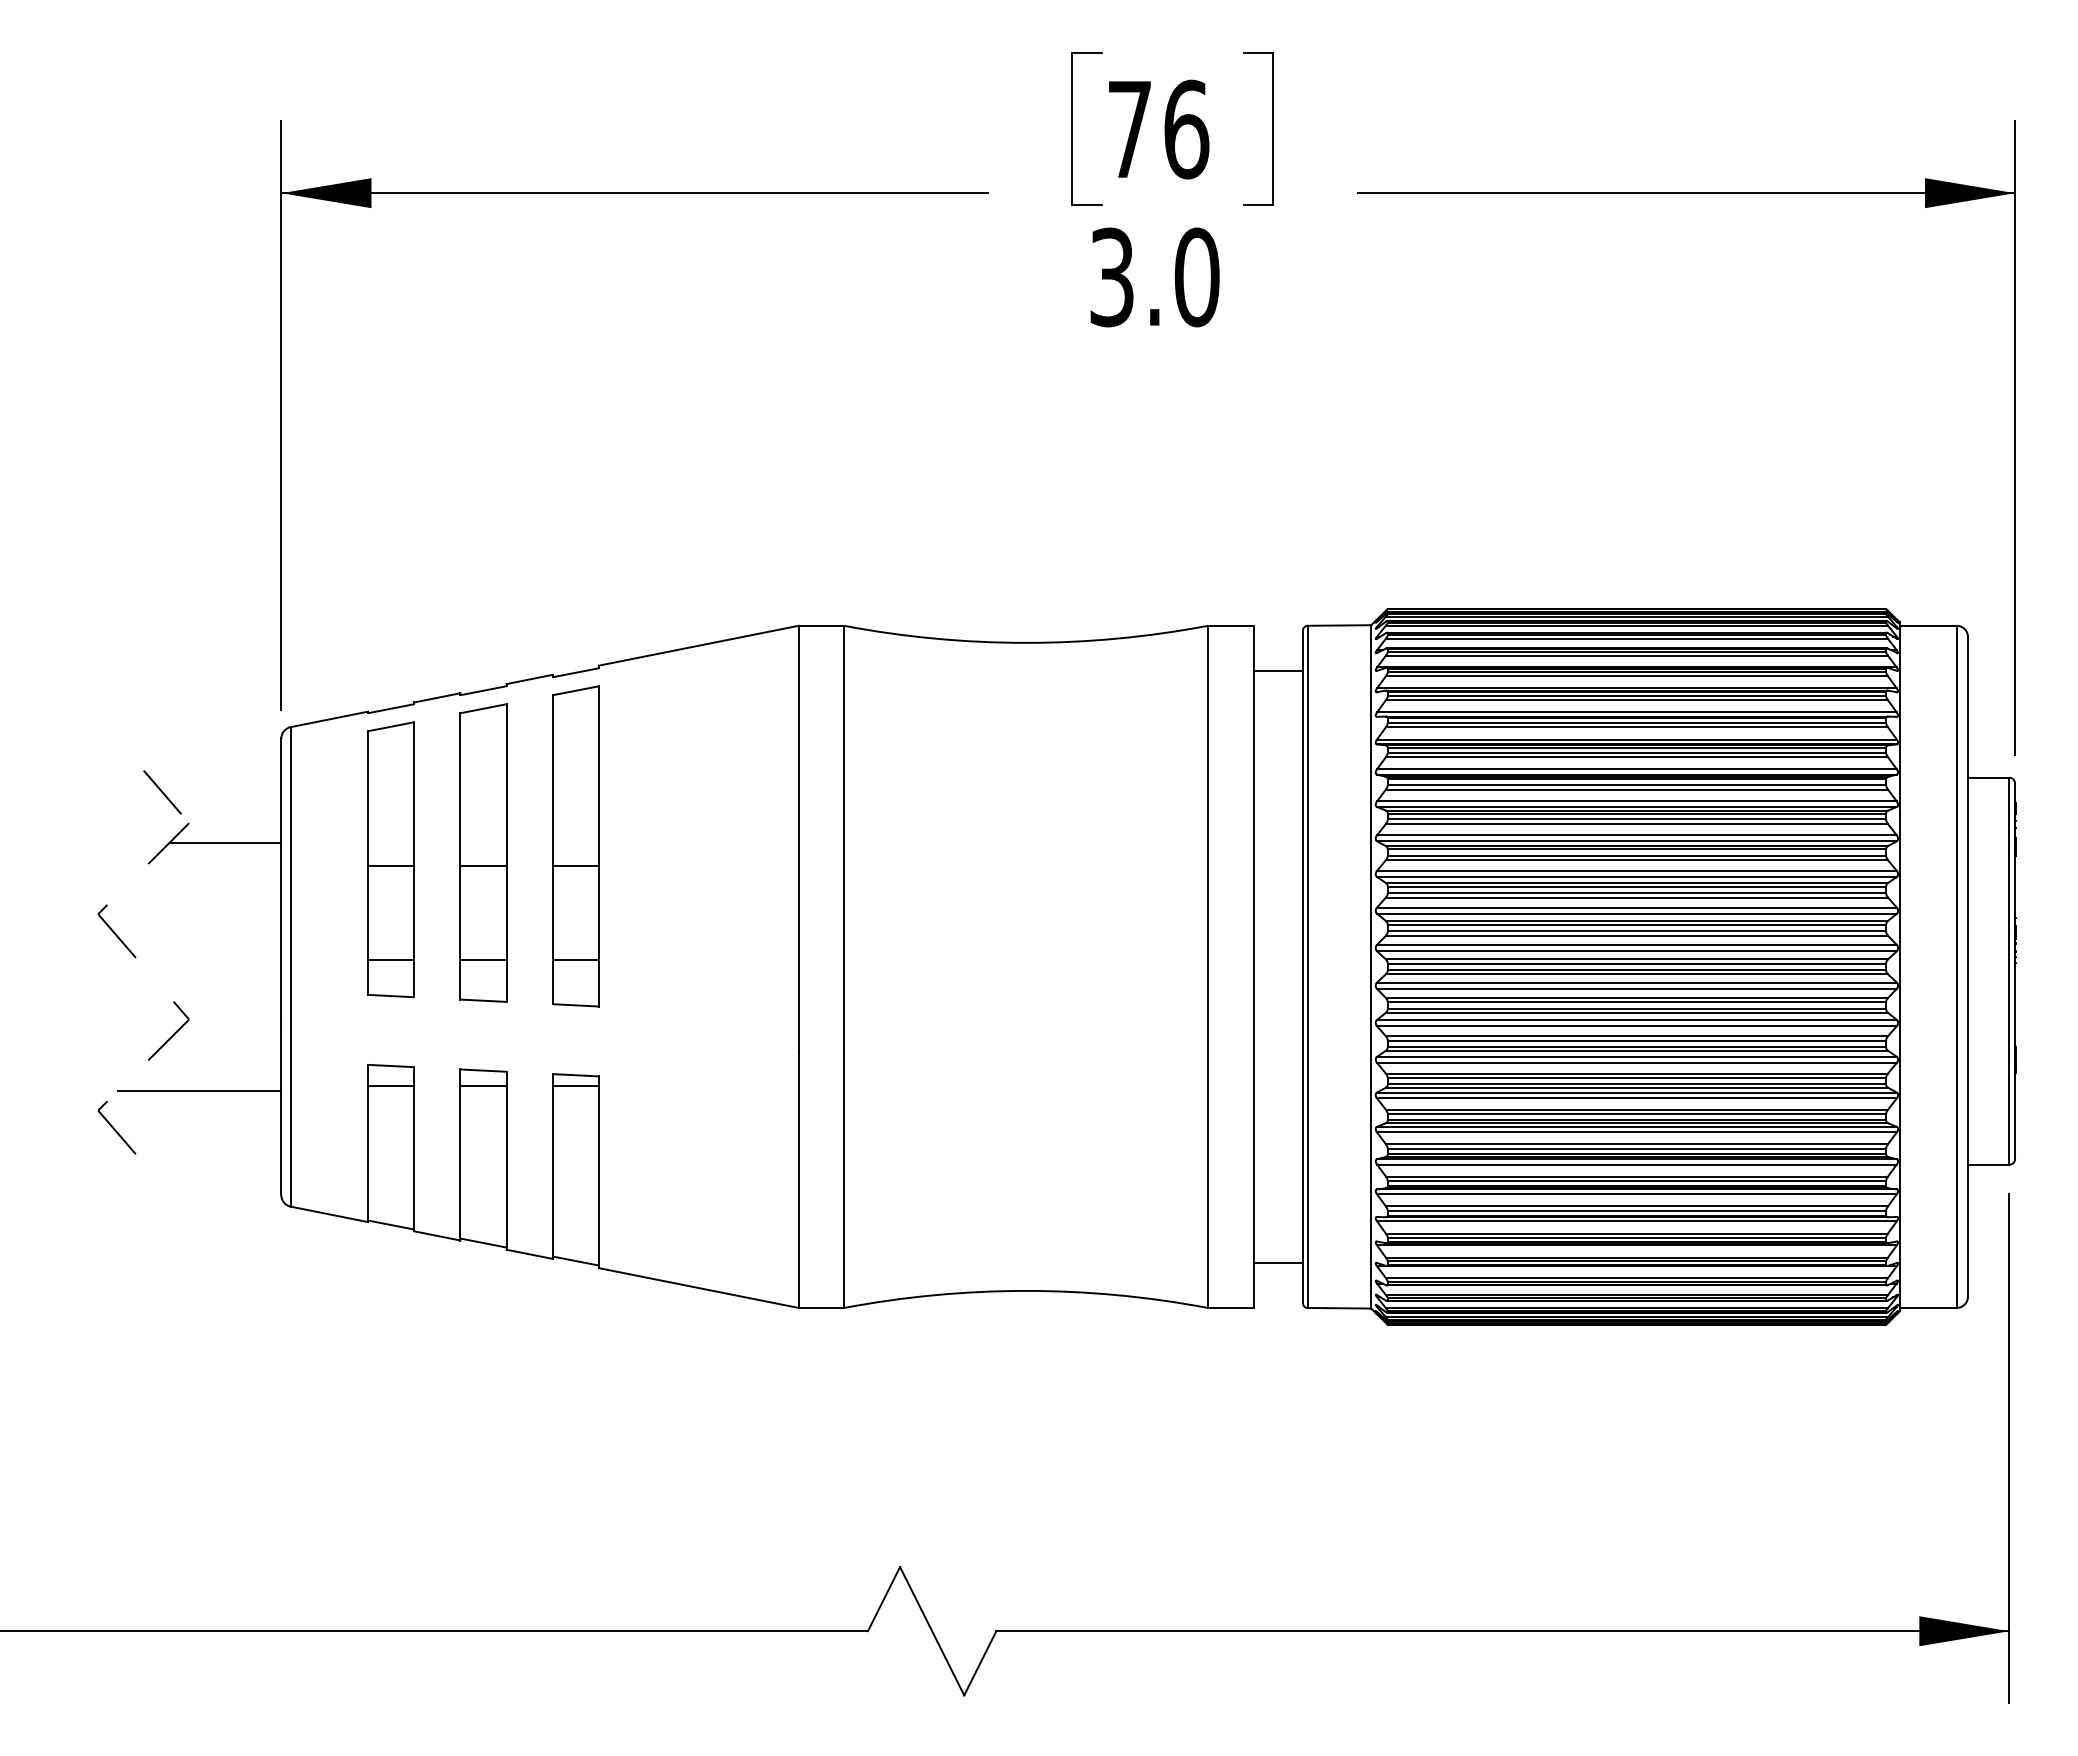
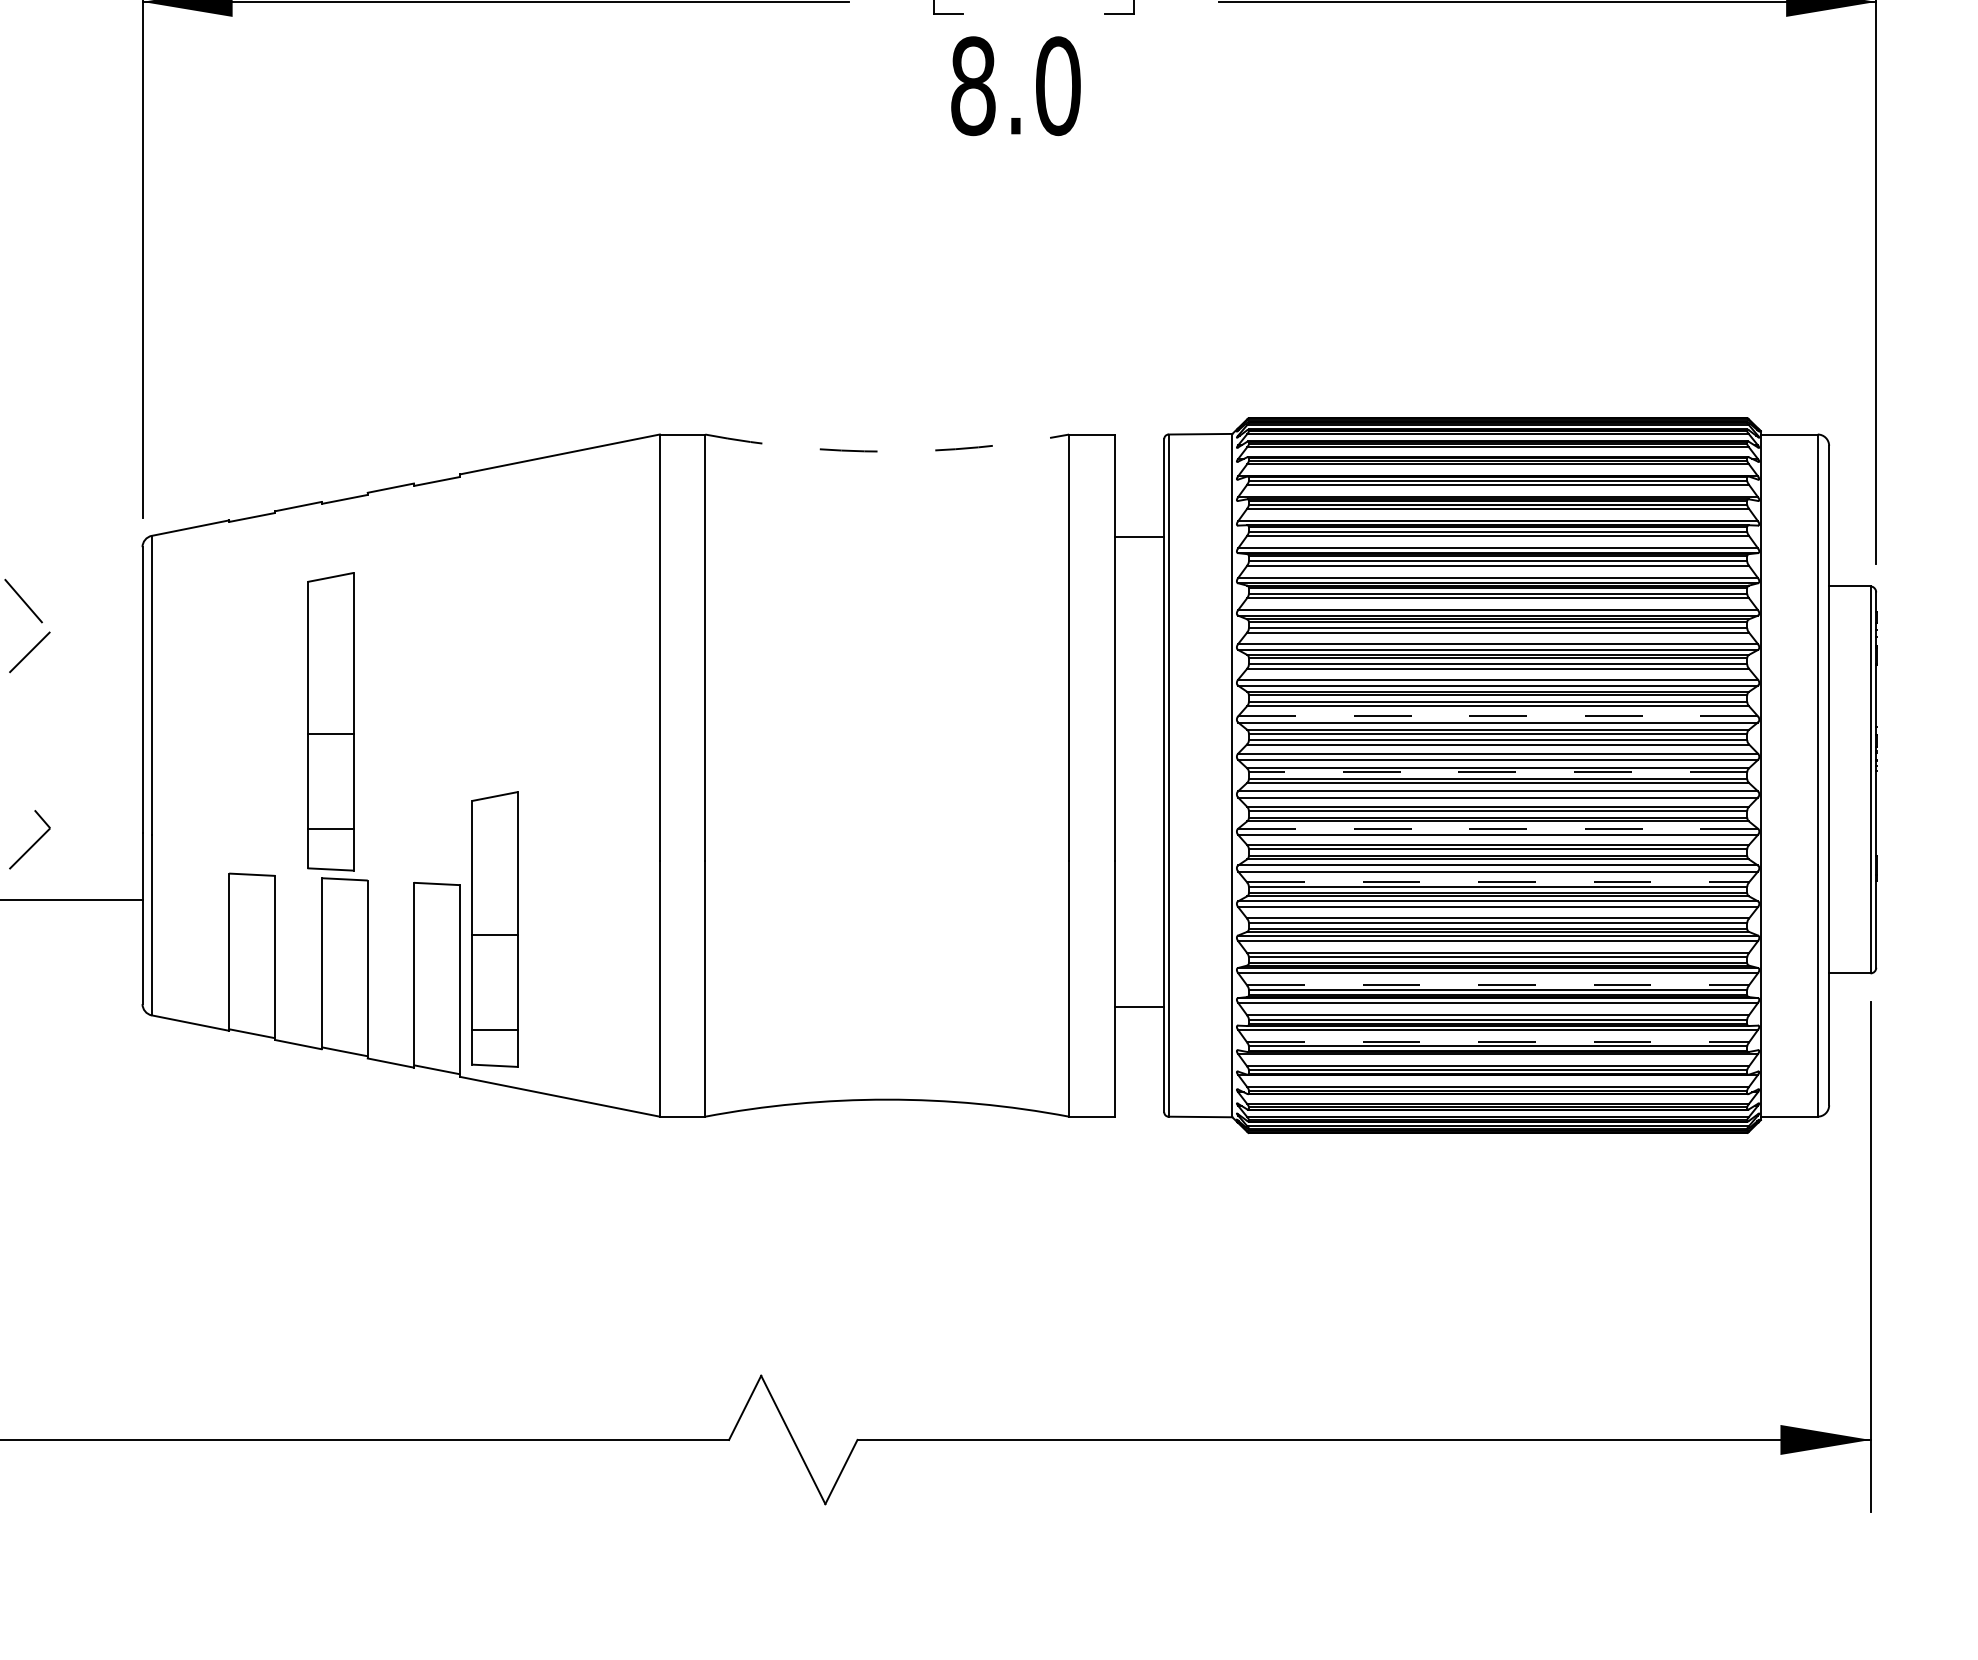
text: (1112, 277) -> (973, 86), 3.0 -> 8.0
arc: (1026, 642) -> (887, 451), solid -> dashed
line: (1278, 671) -> (1139, 537), moved
line: (225, 842) -> (86, 651), removed
part: (575, 846) -> (436, 655), removed
part: (483, 852) -> (330, 721), moved
part: (390, 859) -> (494, 929), moved
line: (1636, 907) -> (1497, 716), solid -> dashed
line: (1636, 963) -> (1497, 772), solid -> dashed
line: (1636, 1019) -> (1497, 828), solid -> dashed
line: (1637, 1073) -> (1498, 882), solid -> dashed
line: (391, 1086) -> (252, 895), removed
line: (483, 1086) -> (344, 895), removed
line: (575, 1086) -> (436, 895), removed
line: (1637, 1176) -> (1498, 985), solid -> dashed
line: (1637, 1233) -> (1498, 1042), solid -> dashed
line: (1278, 1262) -> (1139, 1007), moved

